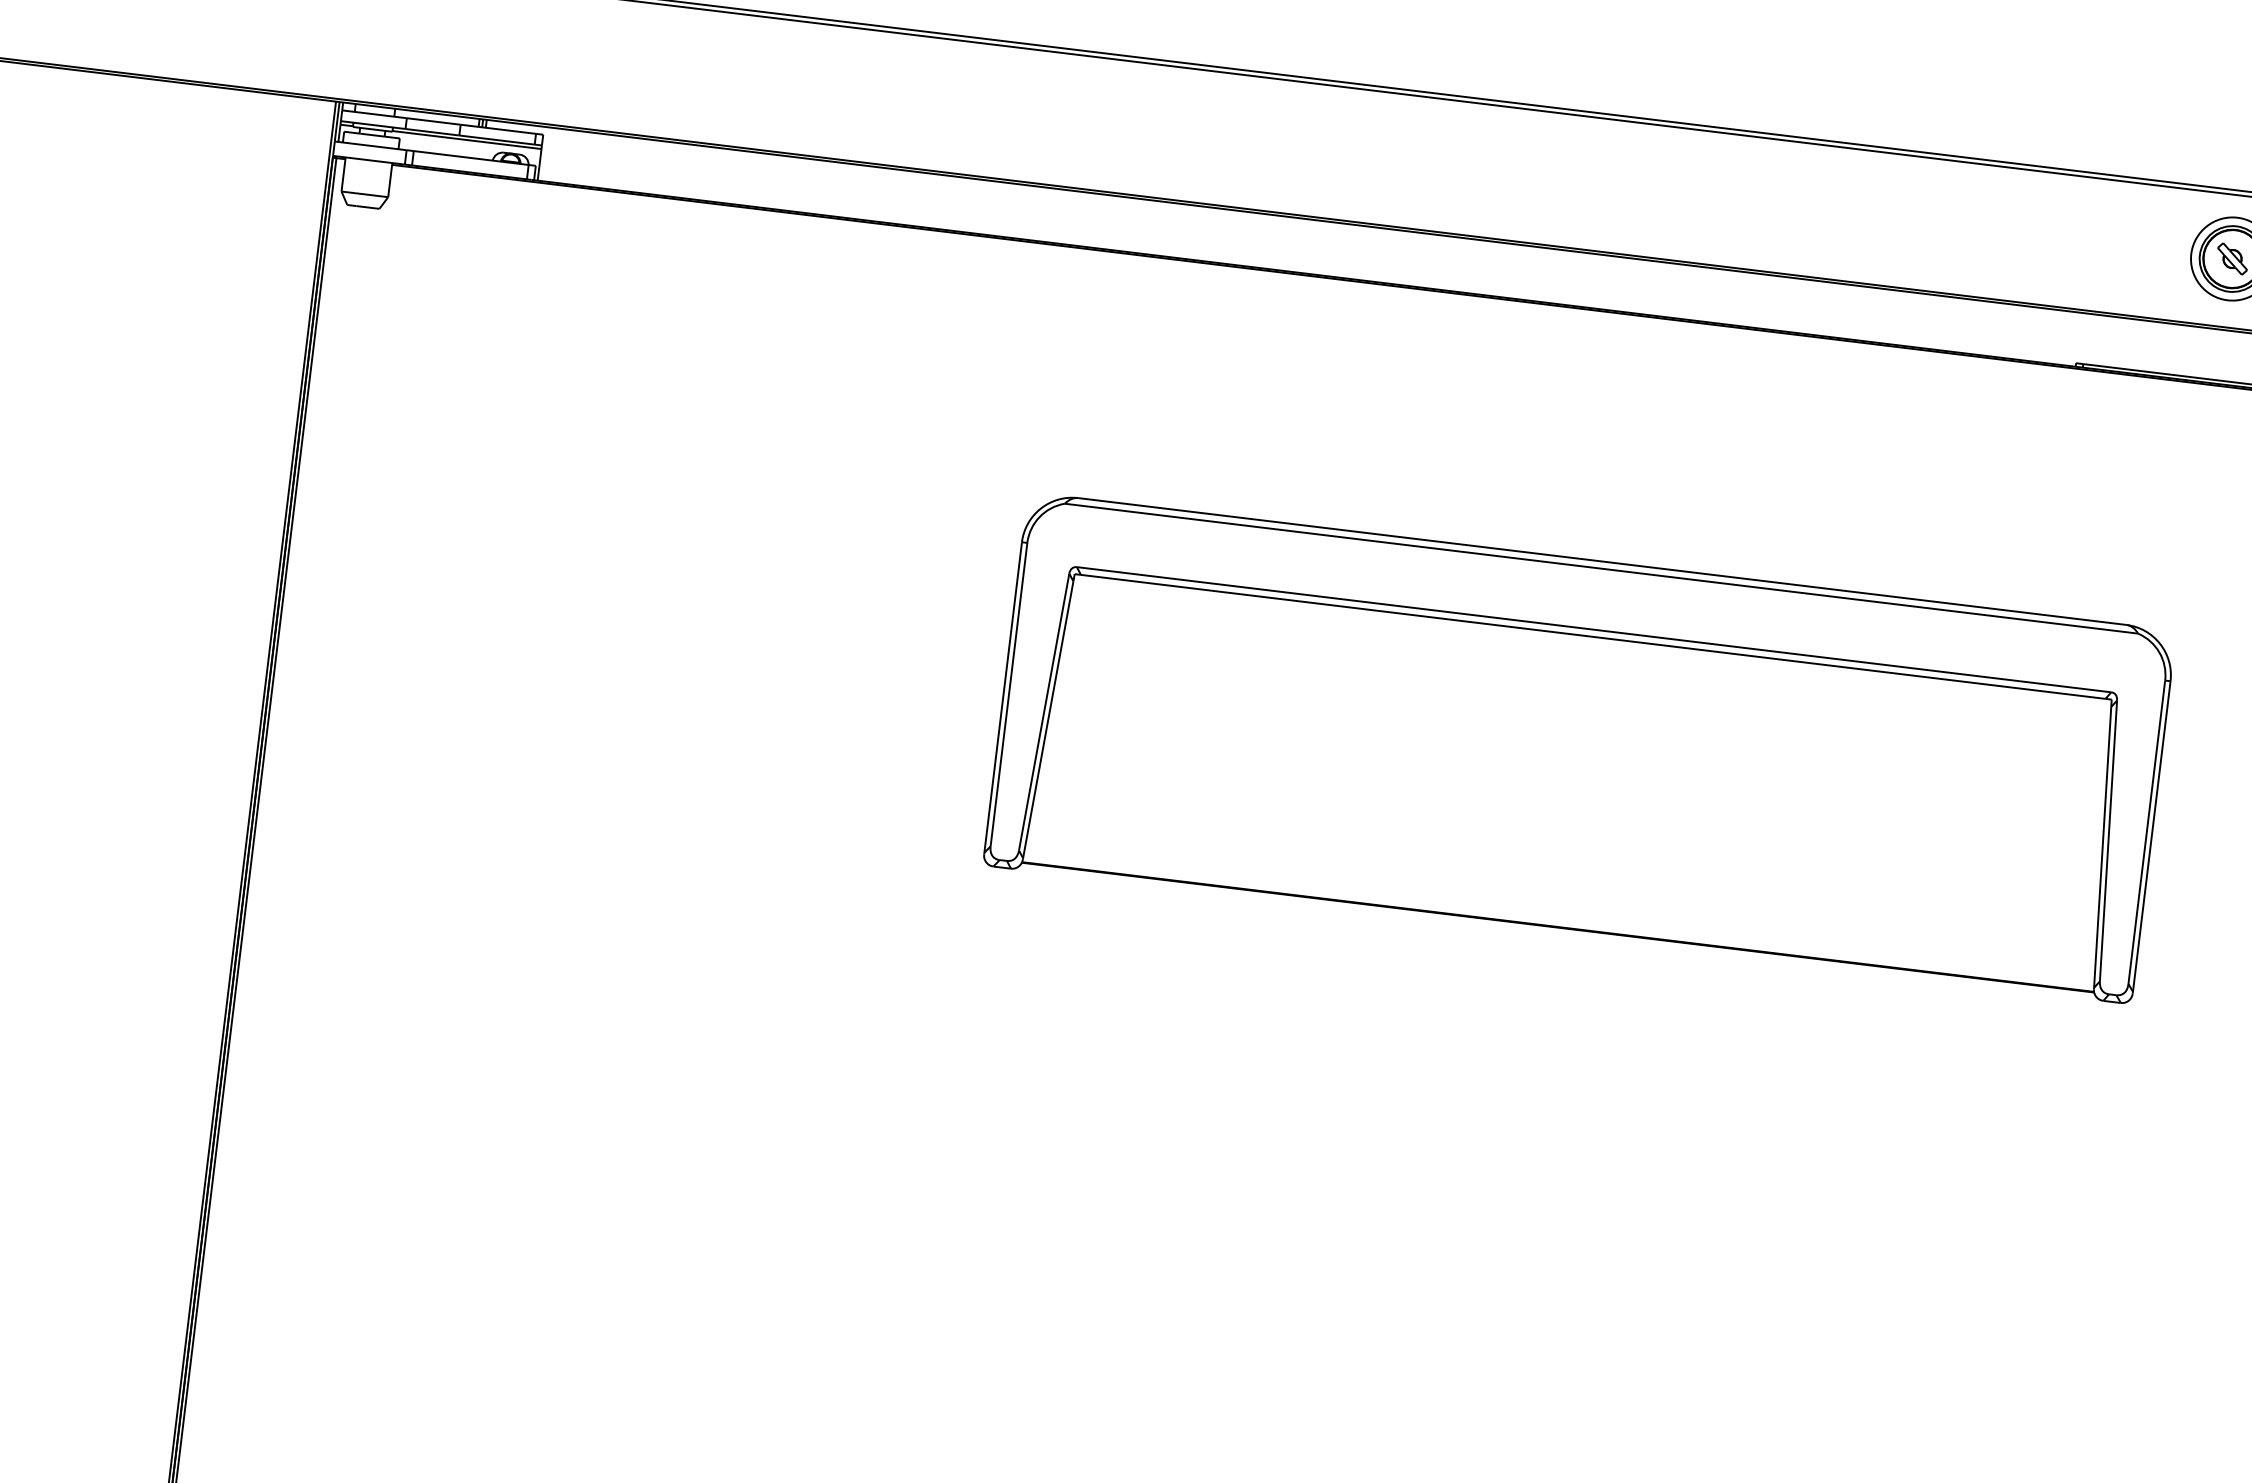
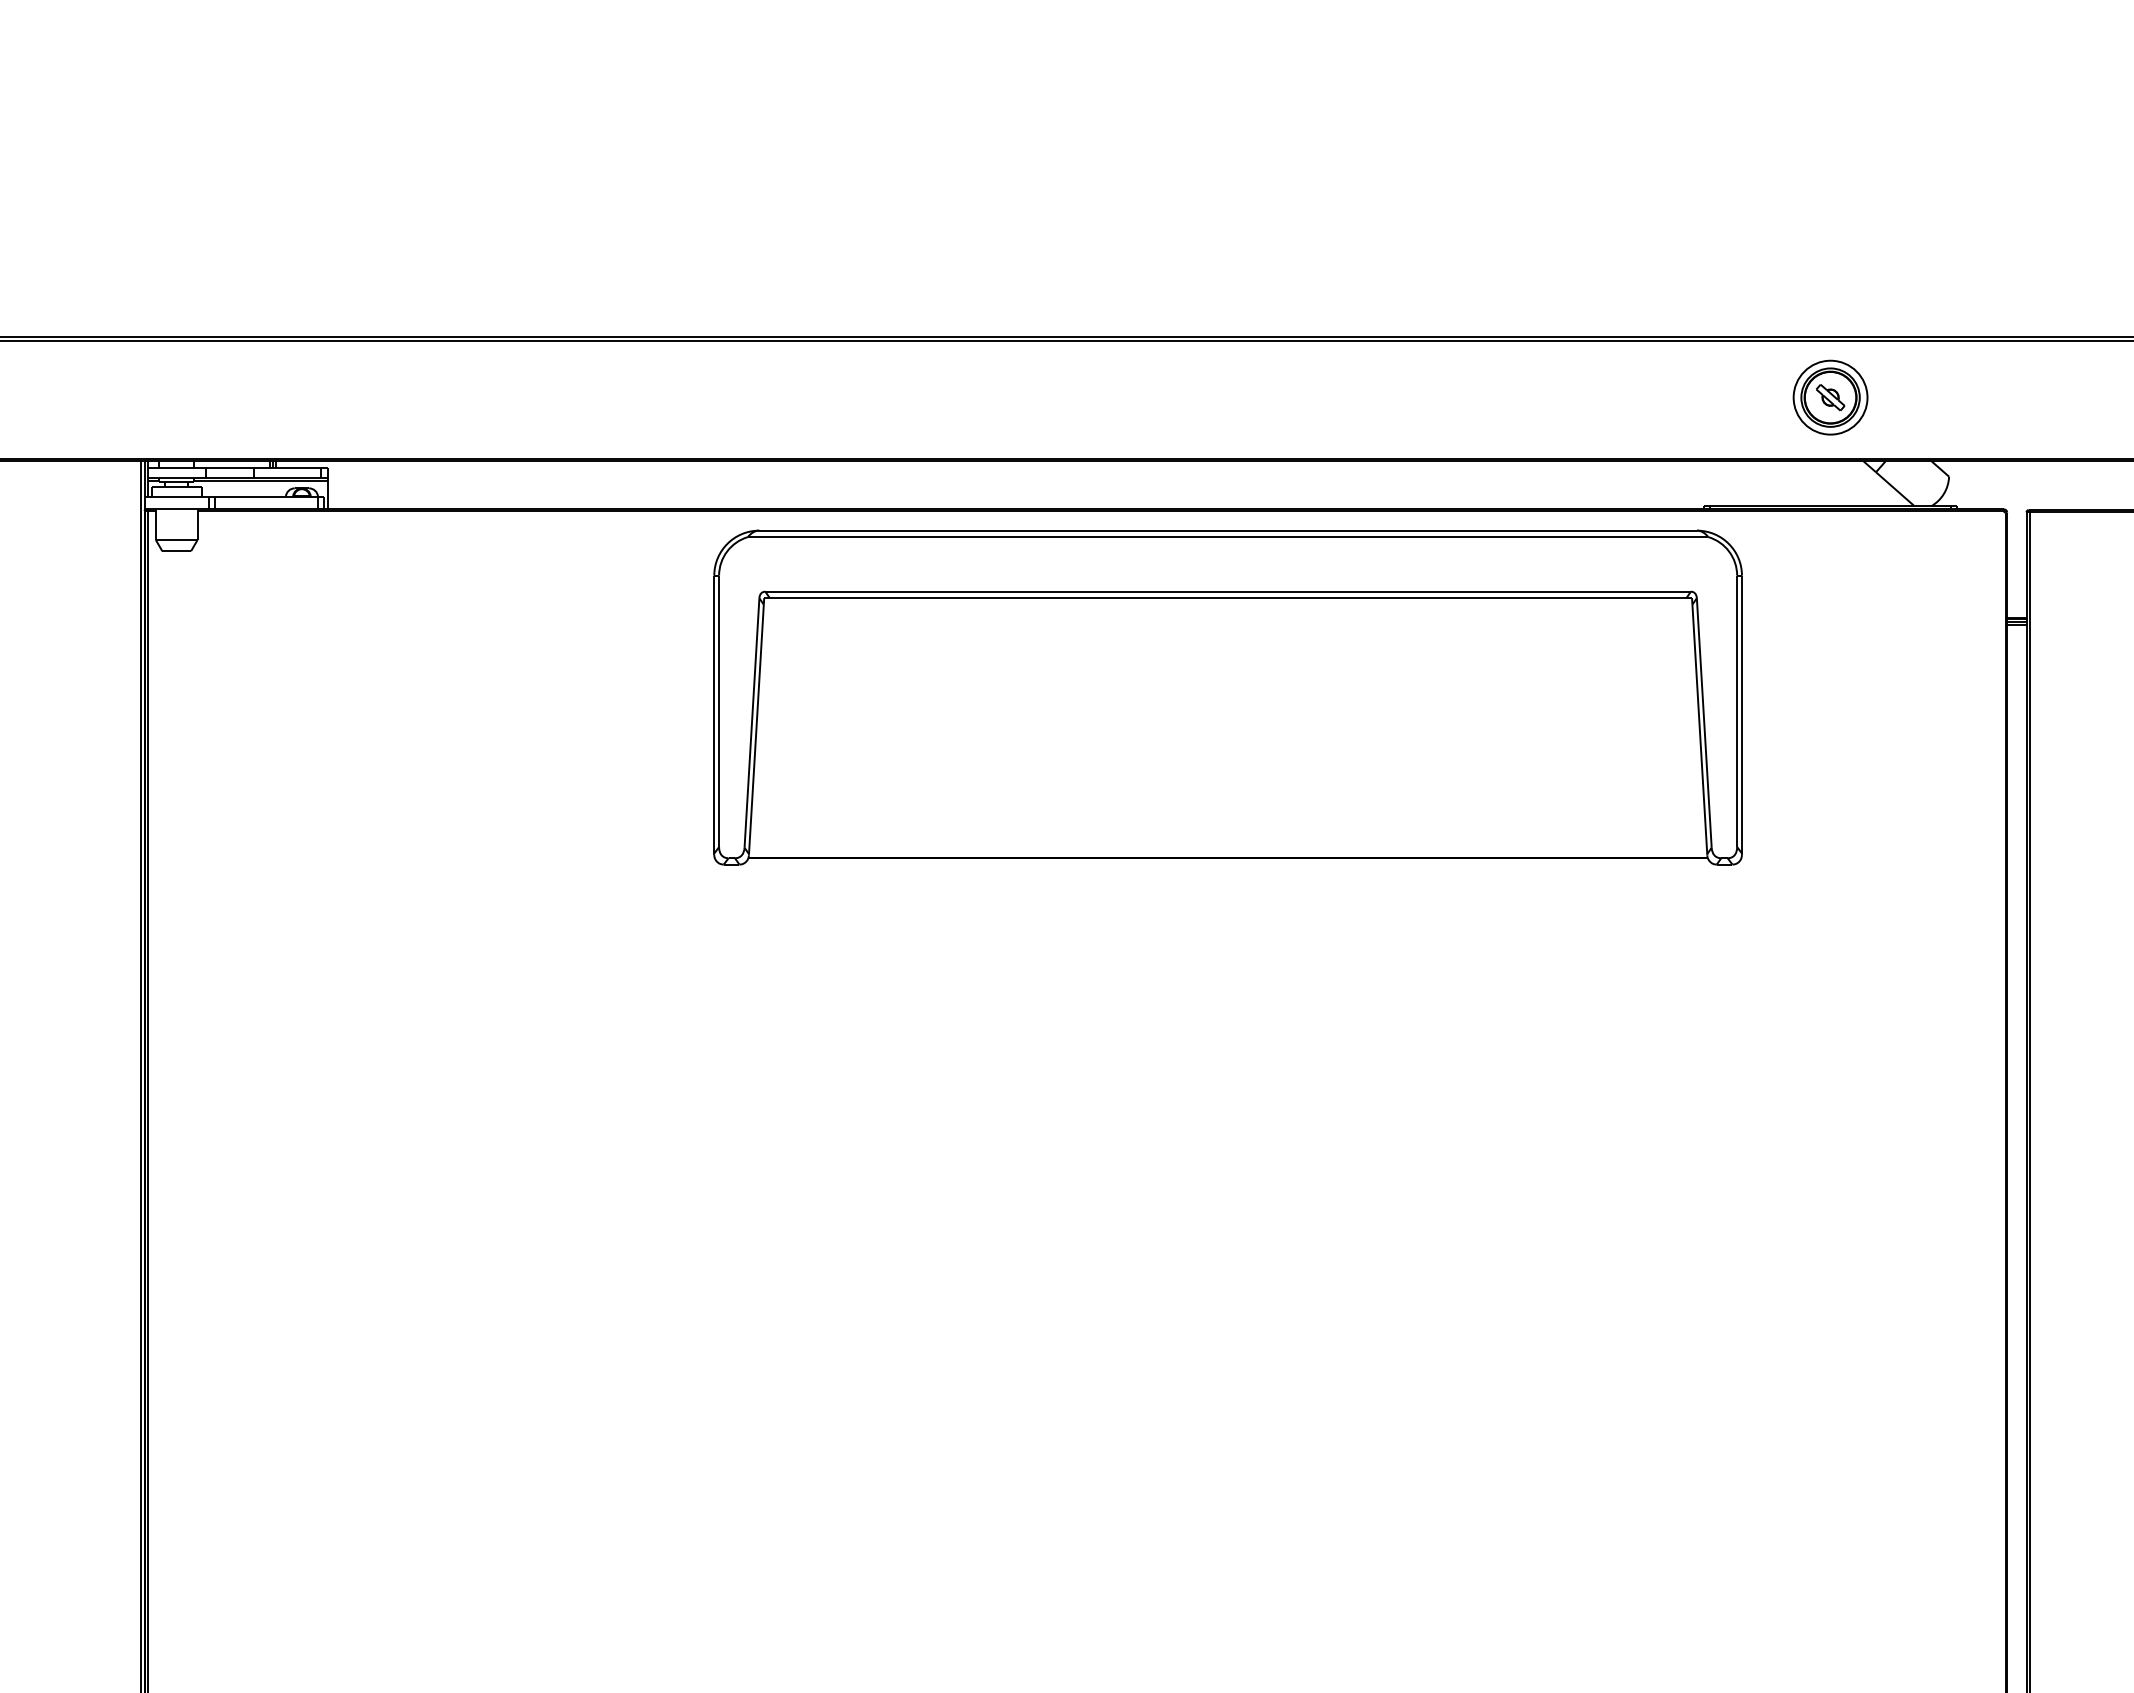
part: (1579, 747) -> (1227, 697), moved

